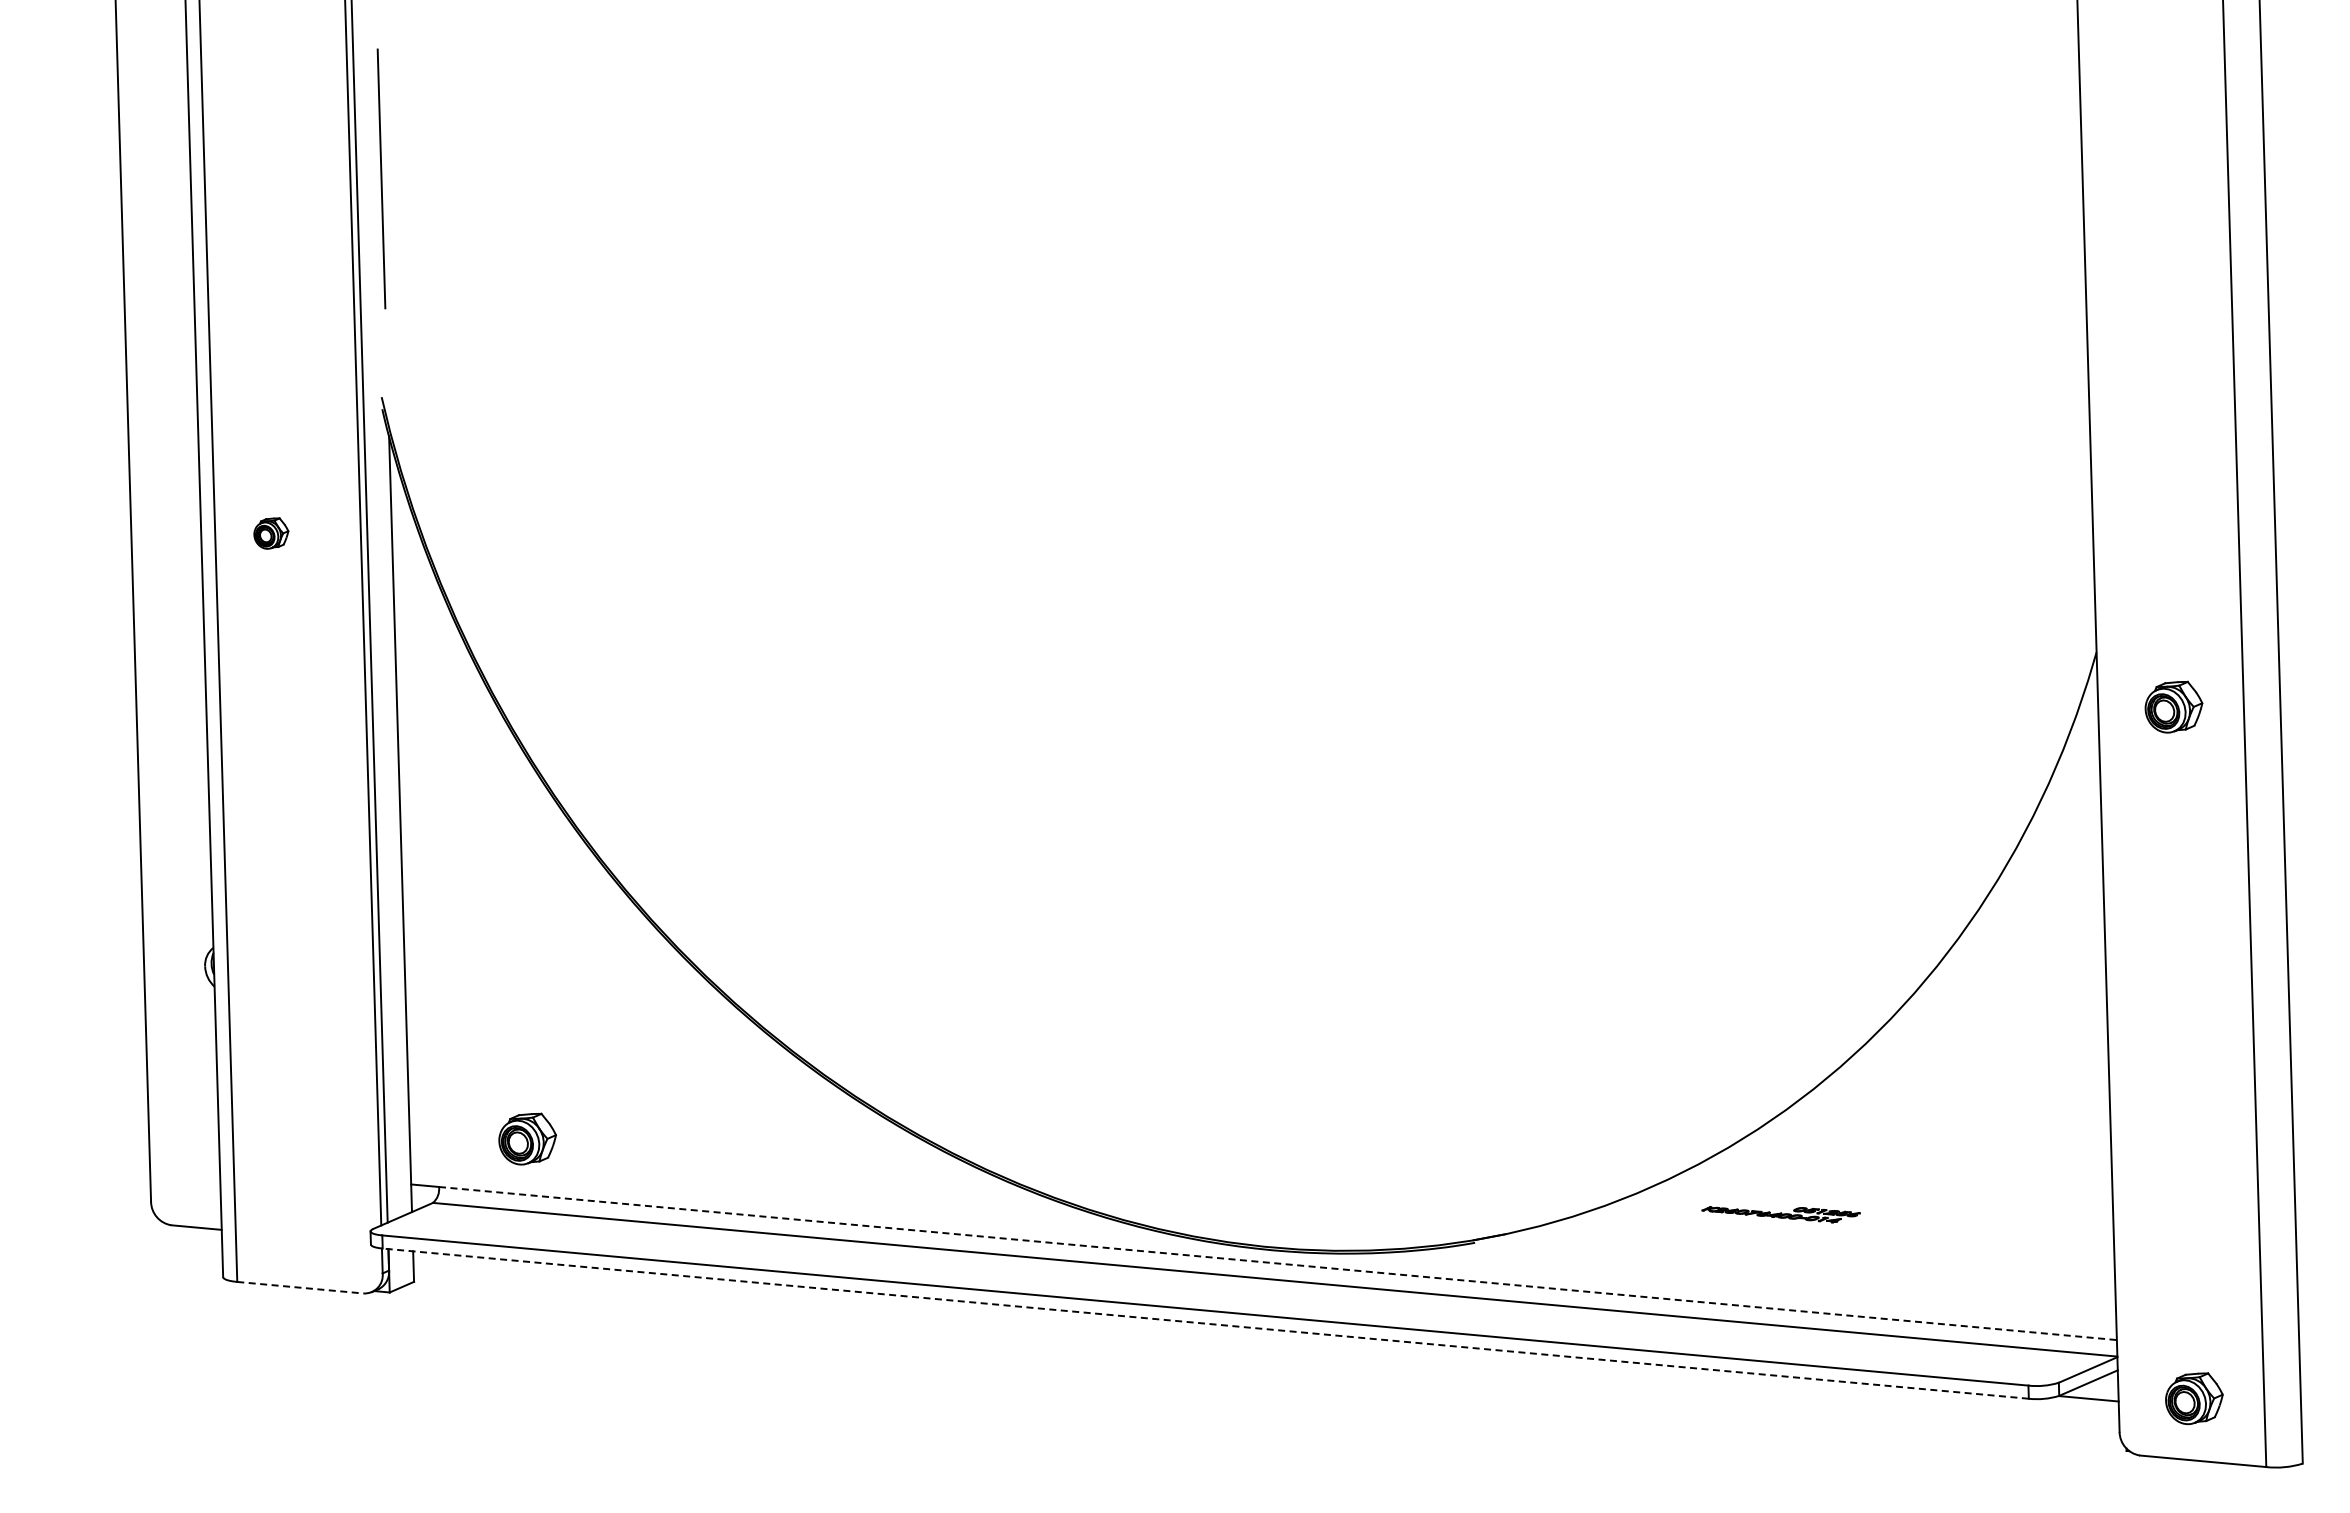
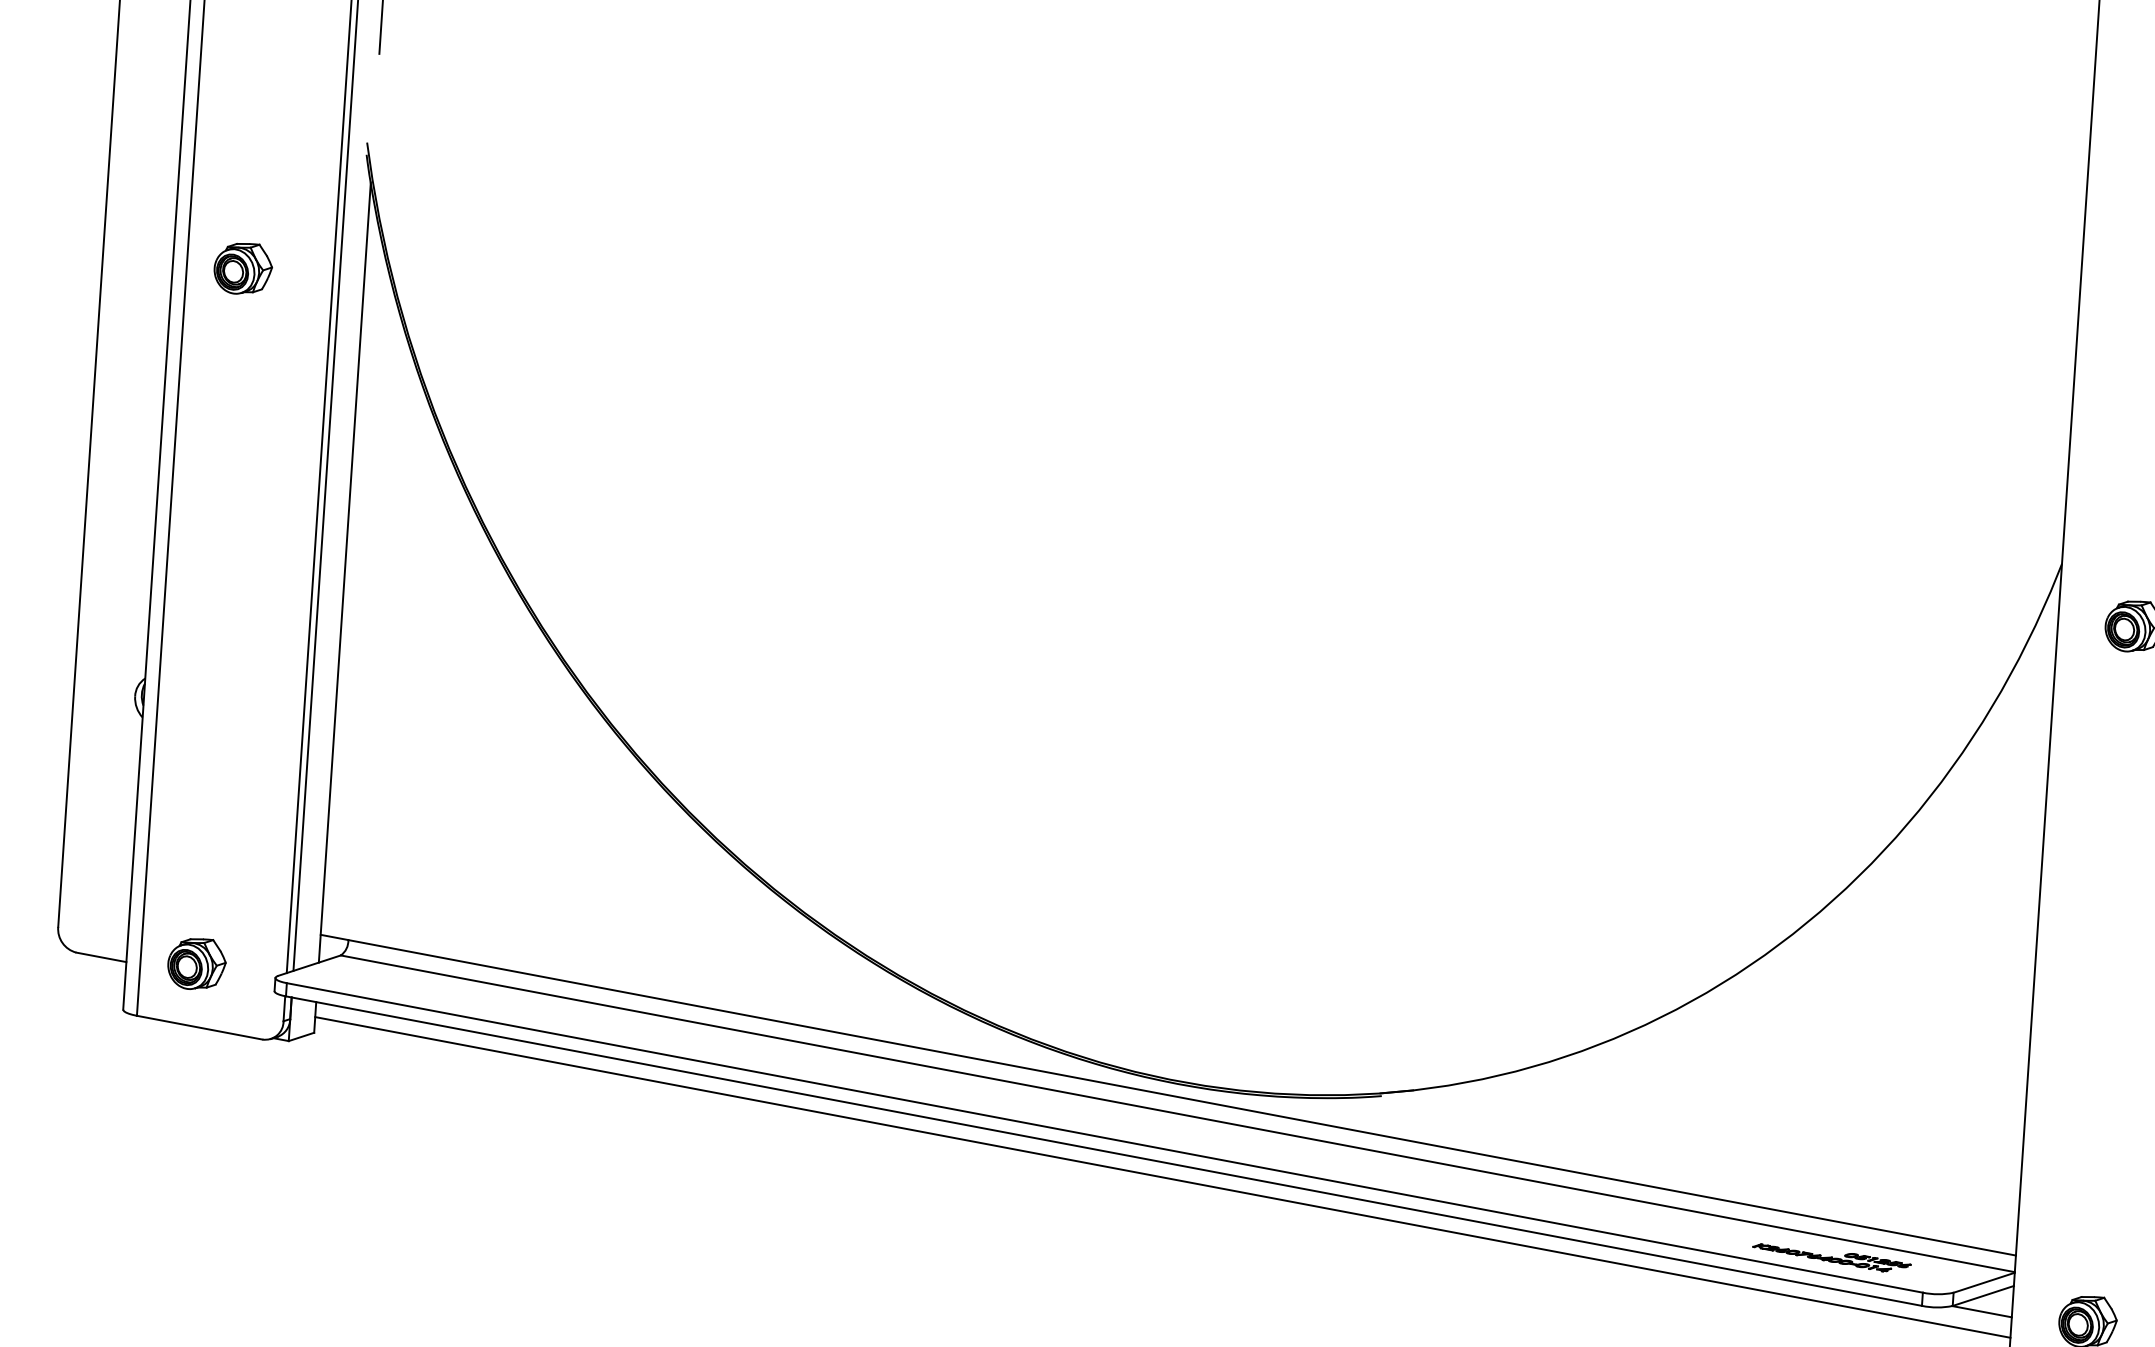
part: (271, 533) -> (243, 268), size x1.67
part: (527, 1138) -> (196, 963), moved
part: (1780, 1214) -> (1831, 1258), moved
line: (1278, 1263) -> (1182, 1097), dashed -> solid
line: (300, 1287) -> (199, 1027), dashed -> solid
line: (1205, 1323) -> (1103, 1150), dashed -> solid
line: (1266, 1343) -> (1162, 1176), added

